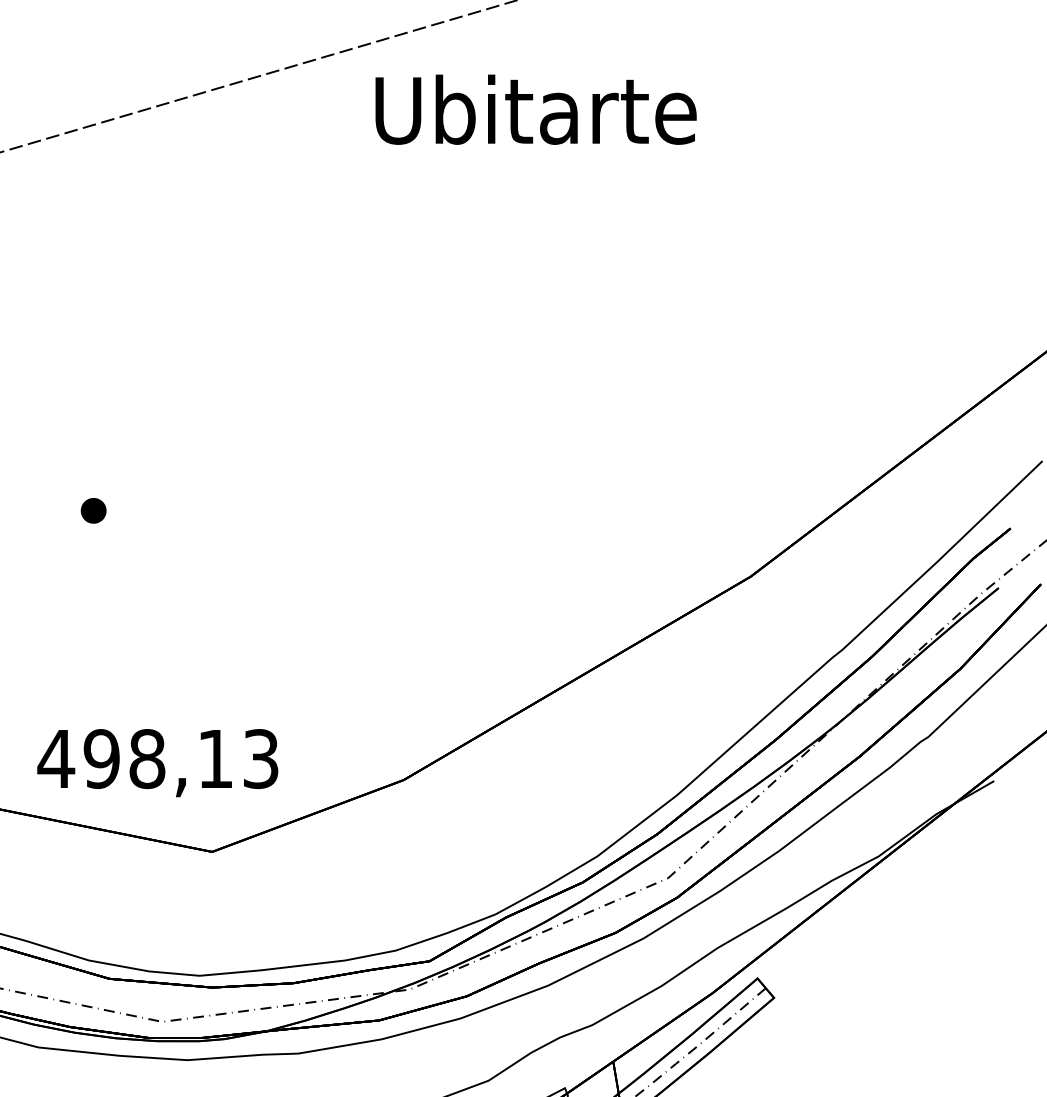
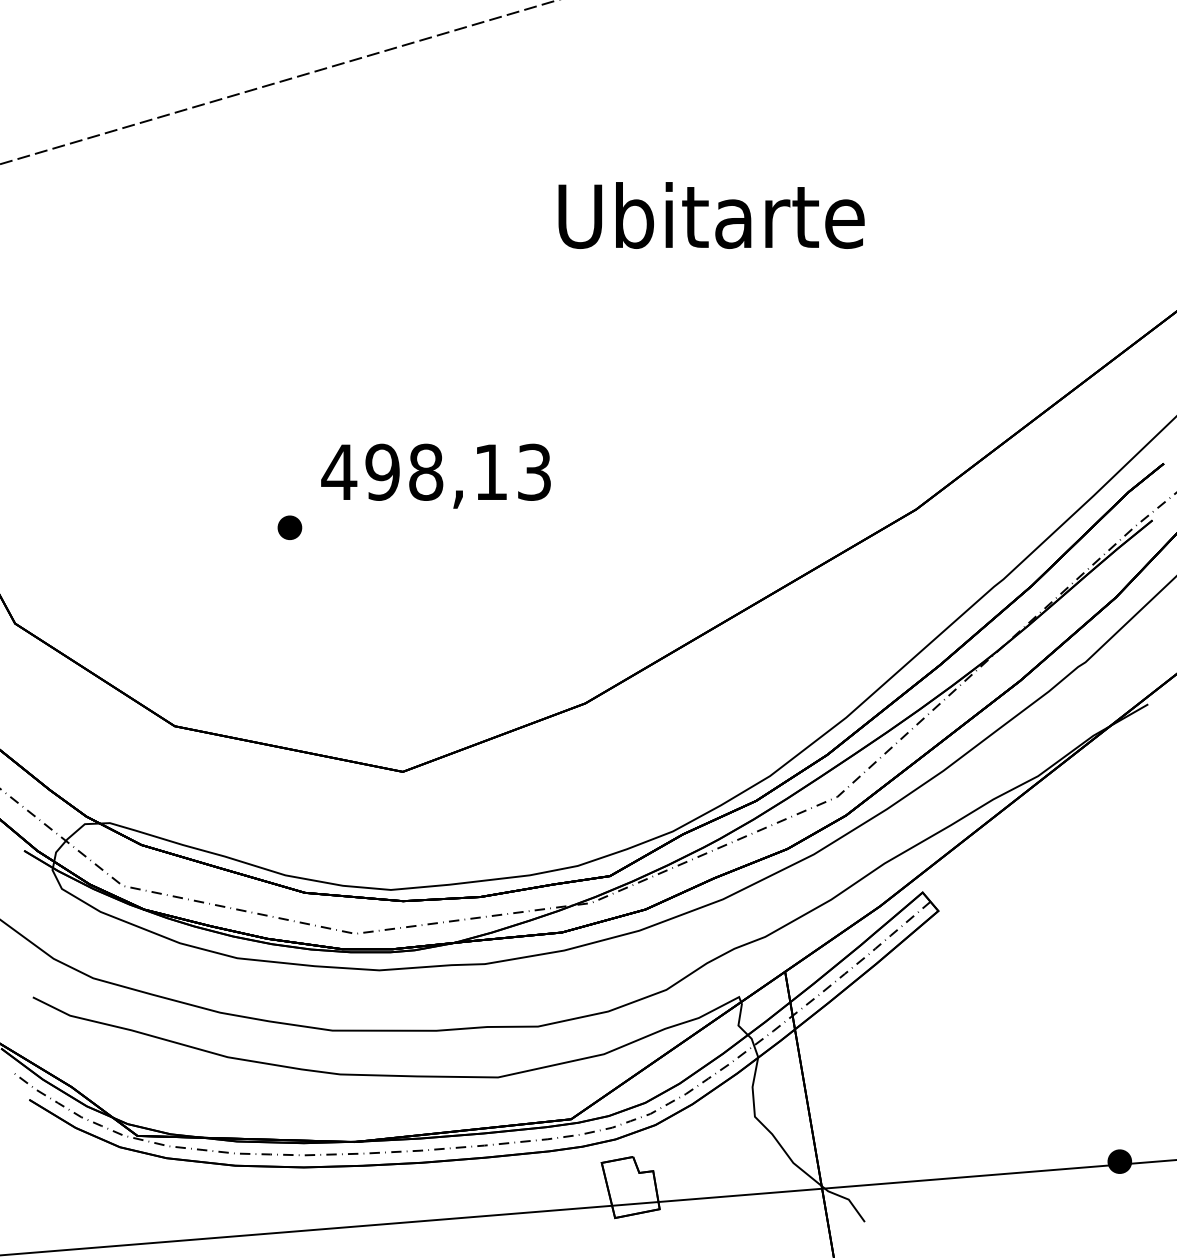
text: (536, 109) -> (711, 215), moved
part: (93, 510) -> (289, 527), moved
text: (157, 762) -> (435, 475), moved

